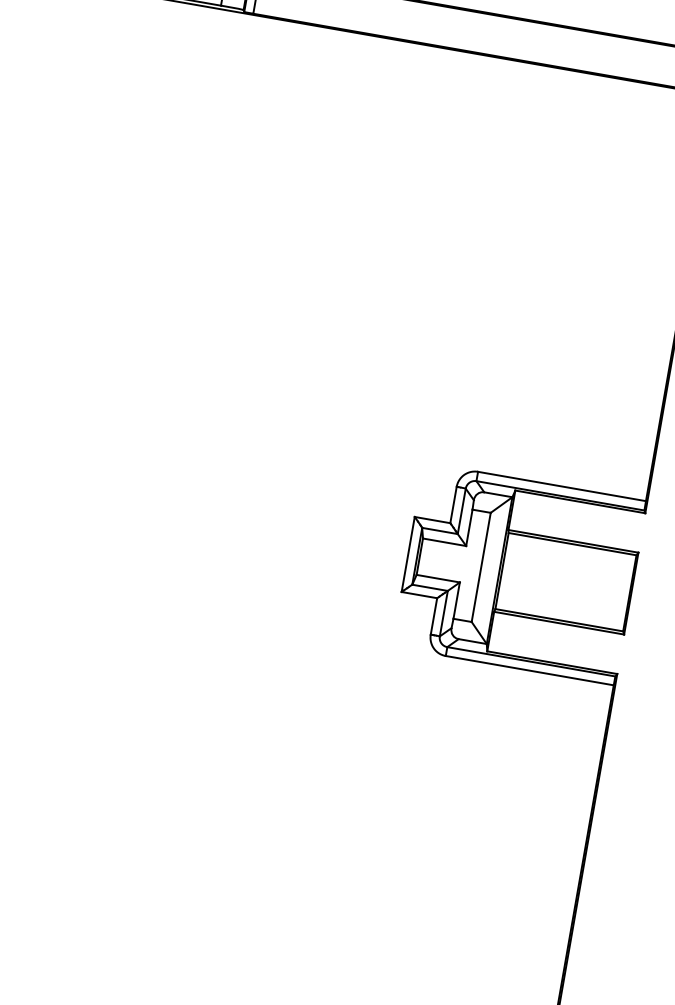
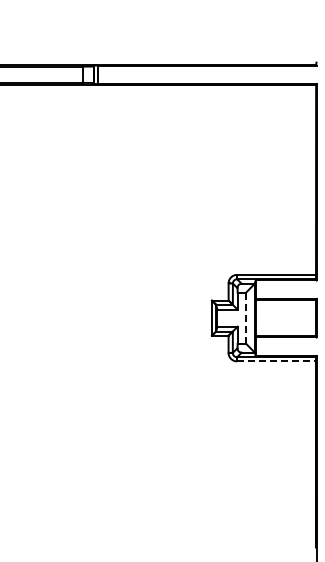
line: (481, 568) -> (246, 318), solid -> dashed
line: (531, 671) -> (277, 361), solid -> dashed

